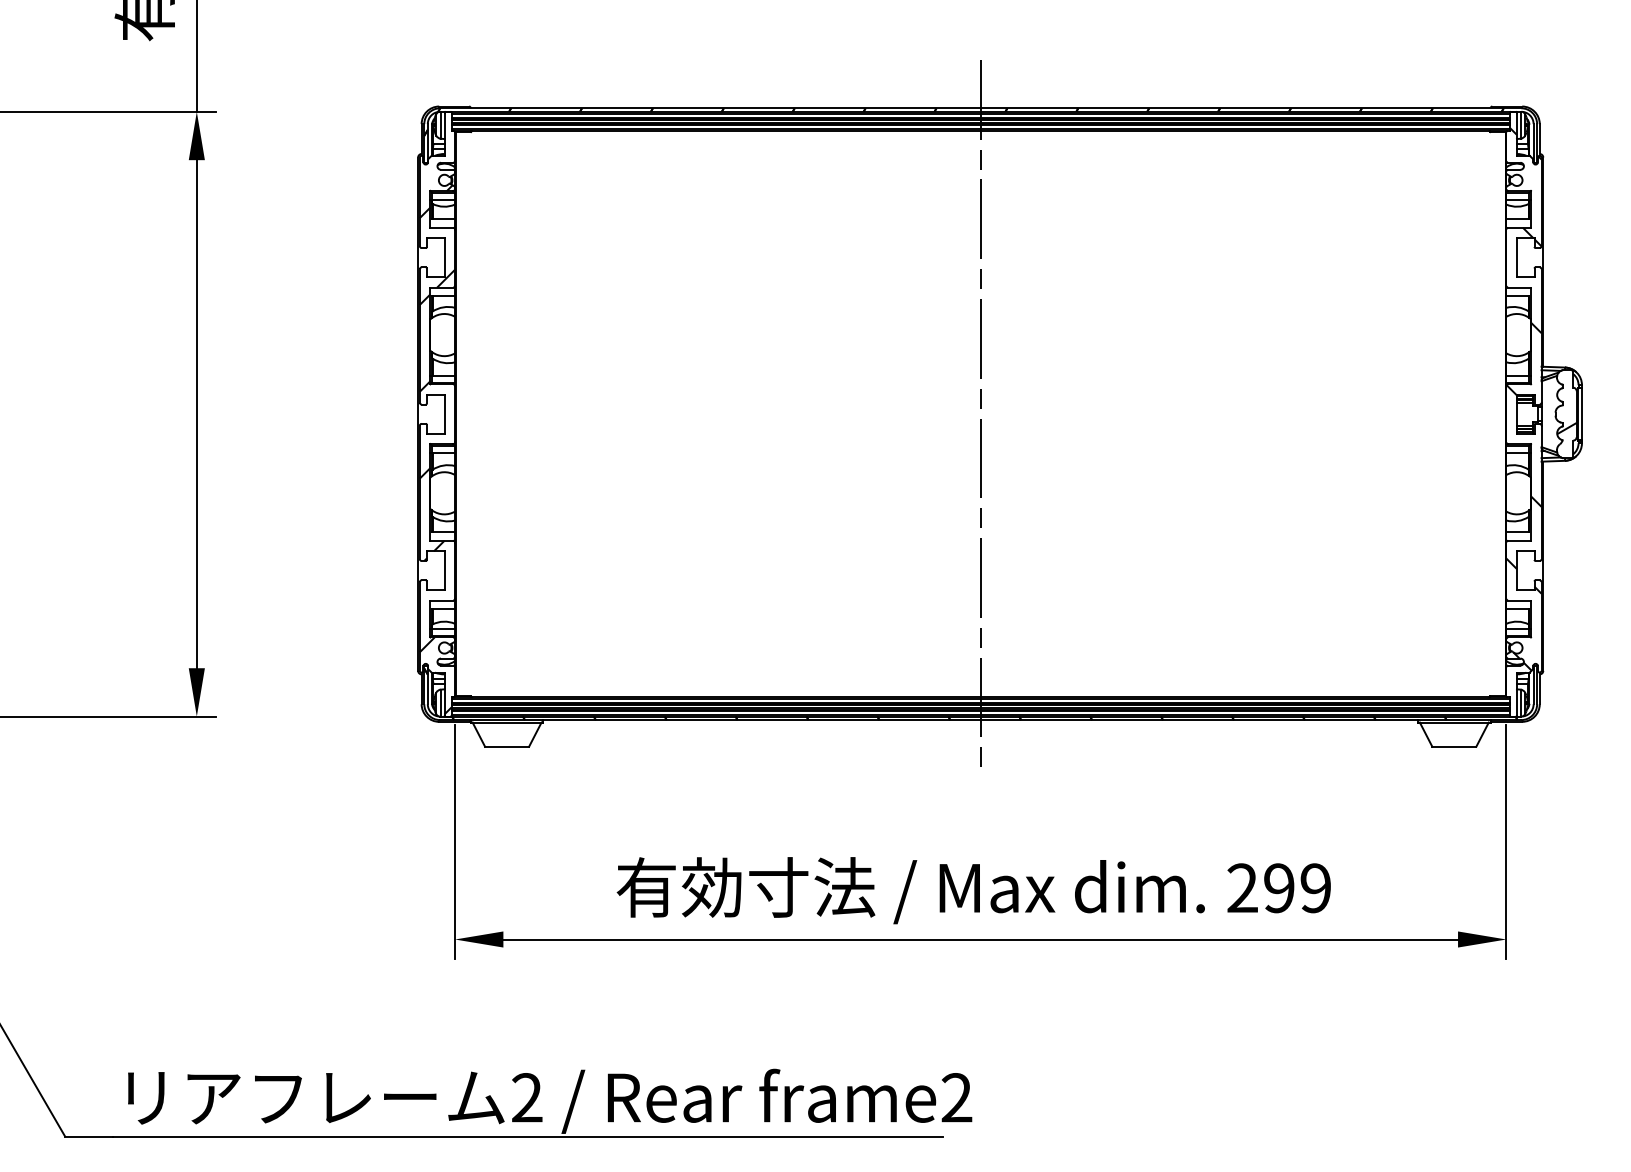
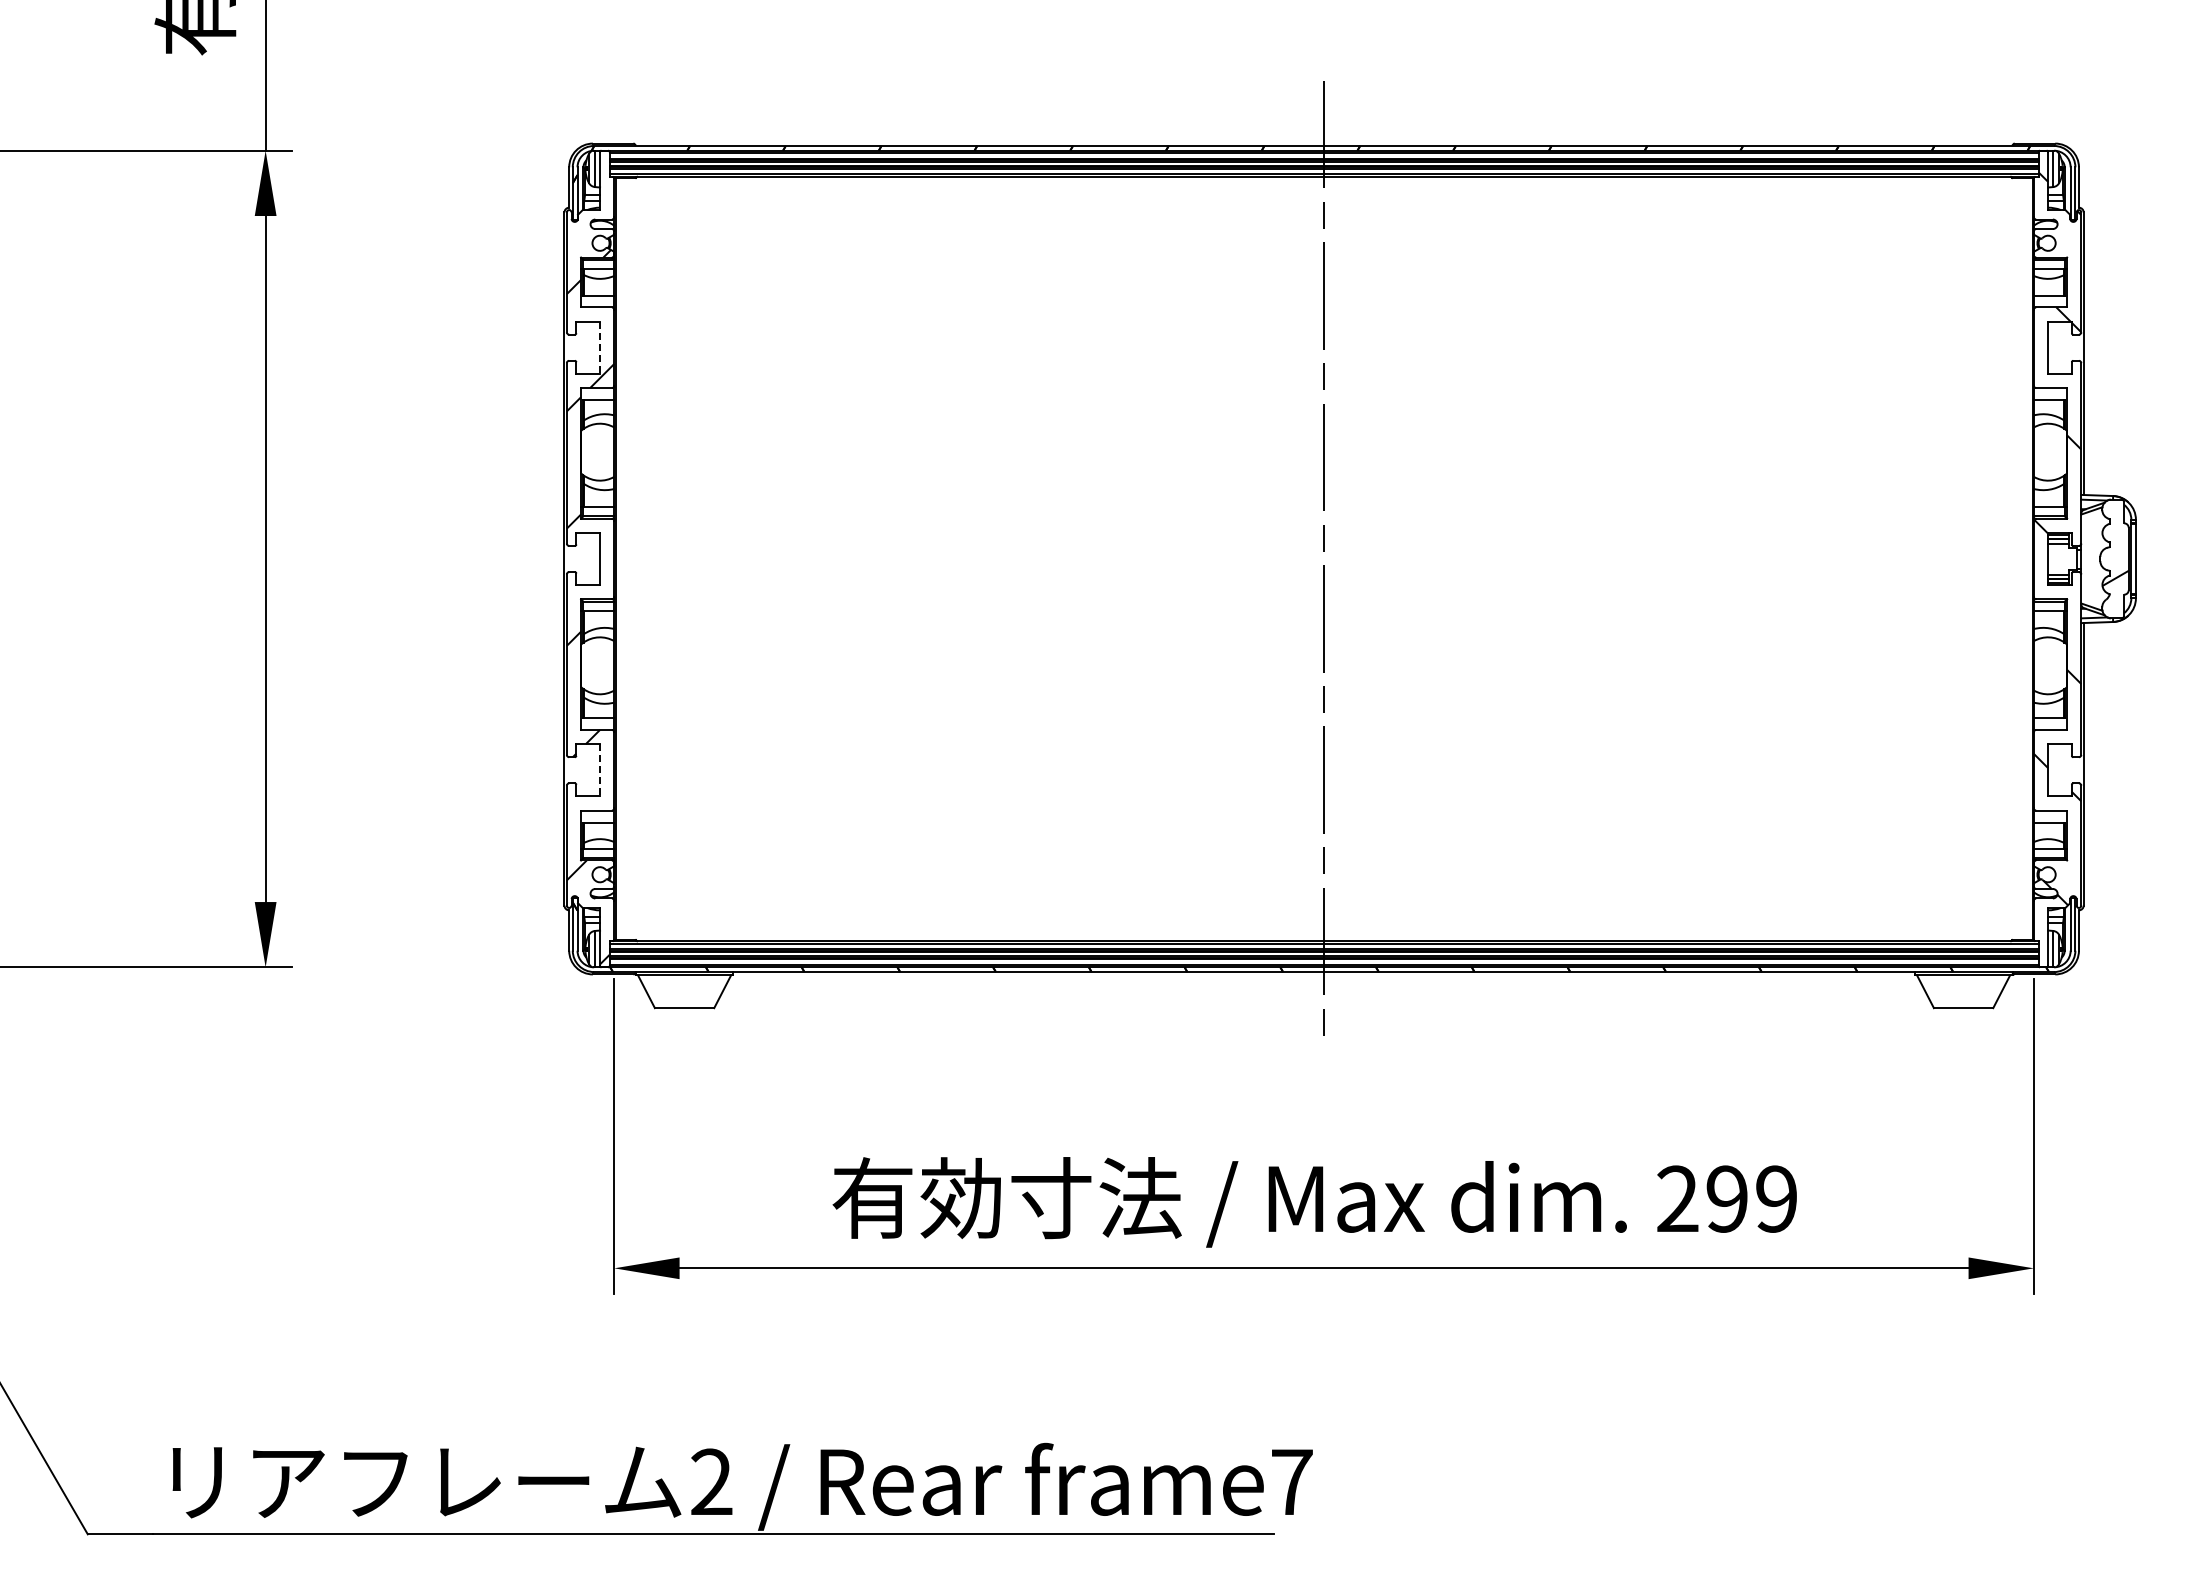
line: (444, 258) -> (600, 348), solid -> dashed
line: (444, 570) -> (600, 770), solid -> dashed
text: (956, 1097) -> (1291, 1481), frame2 -> frame7

